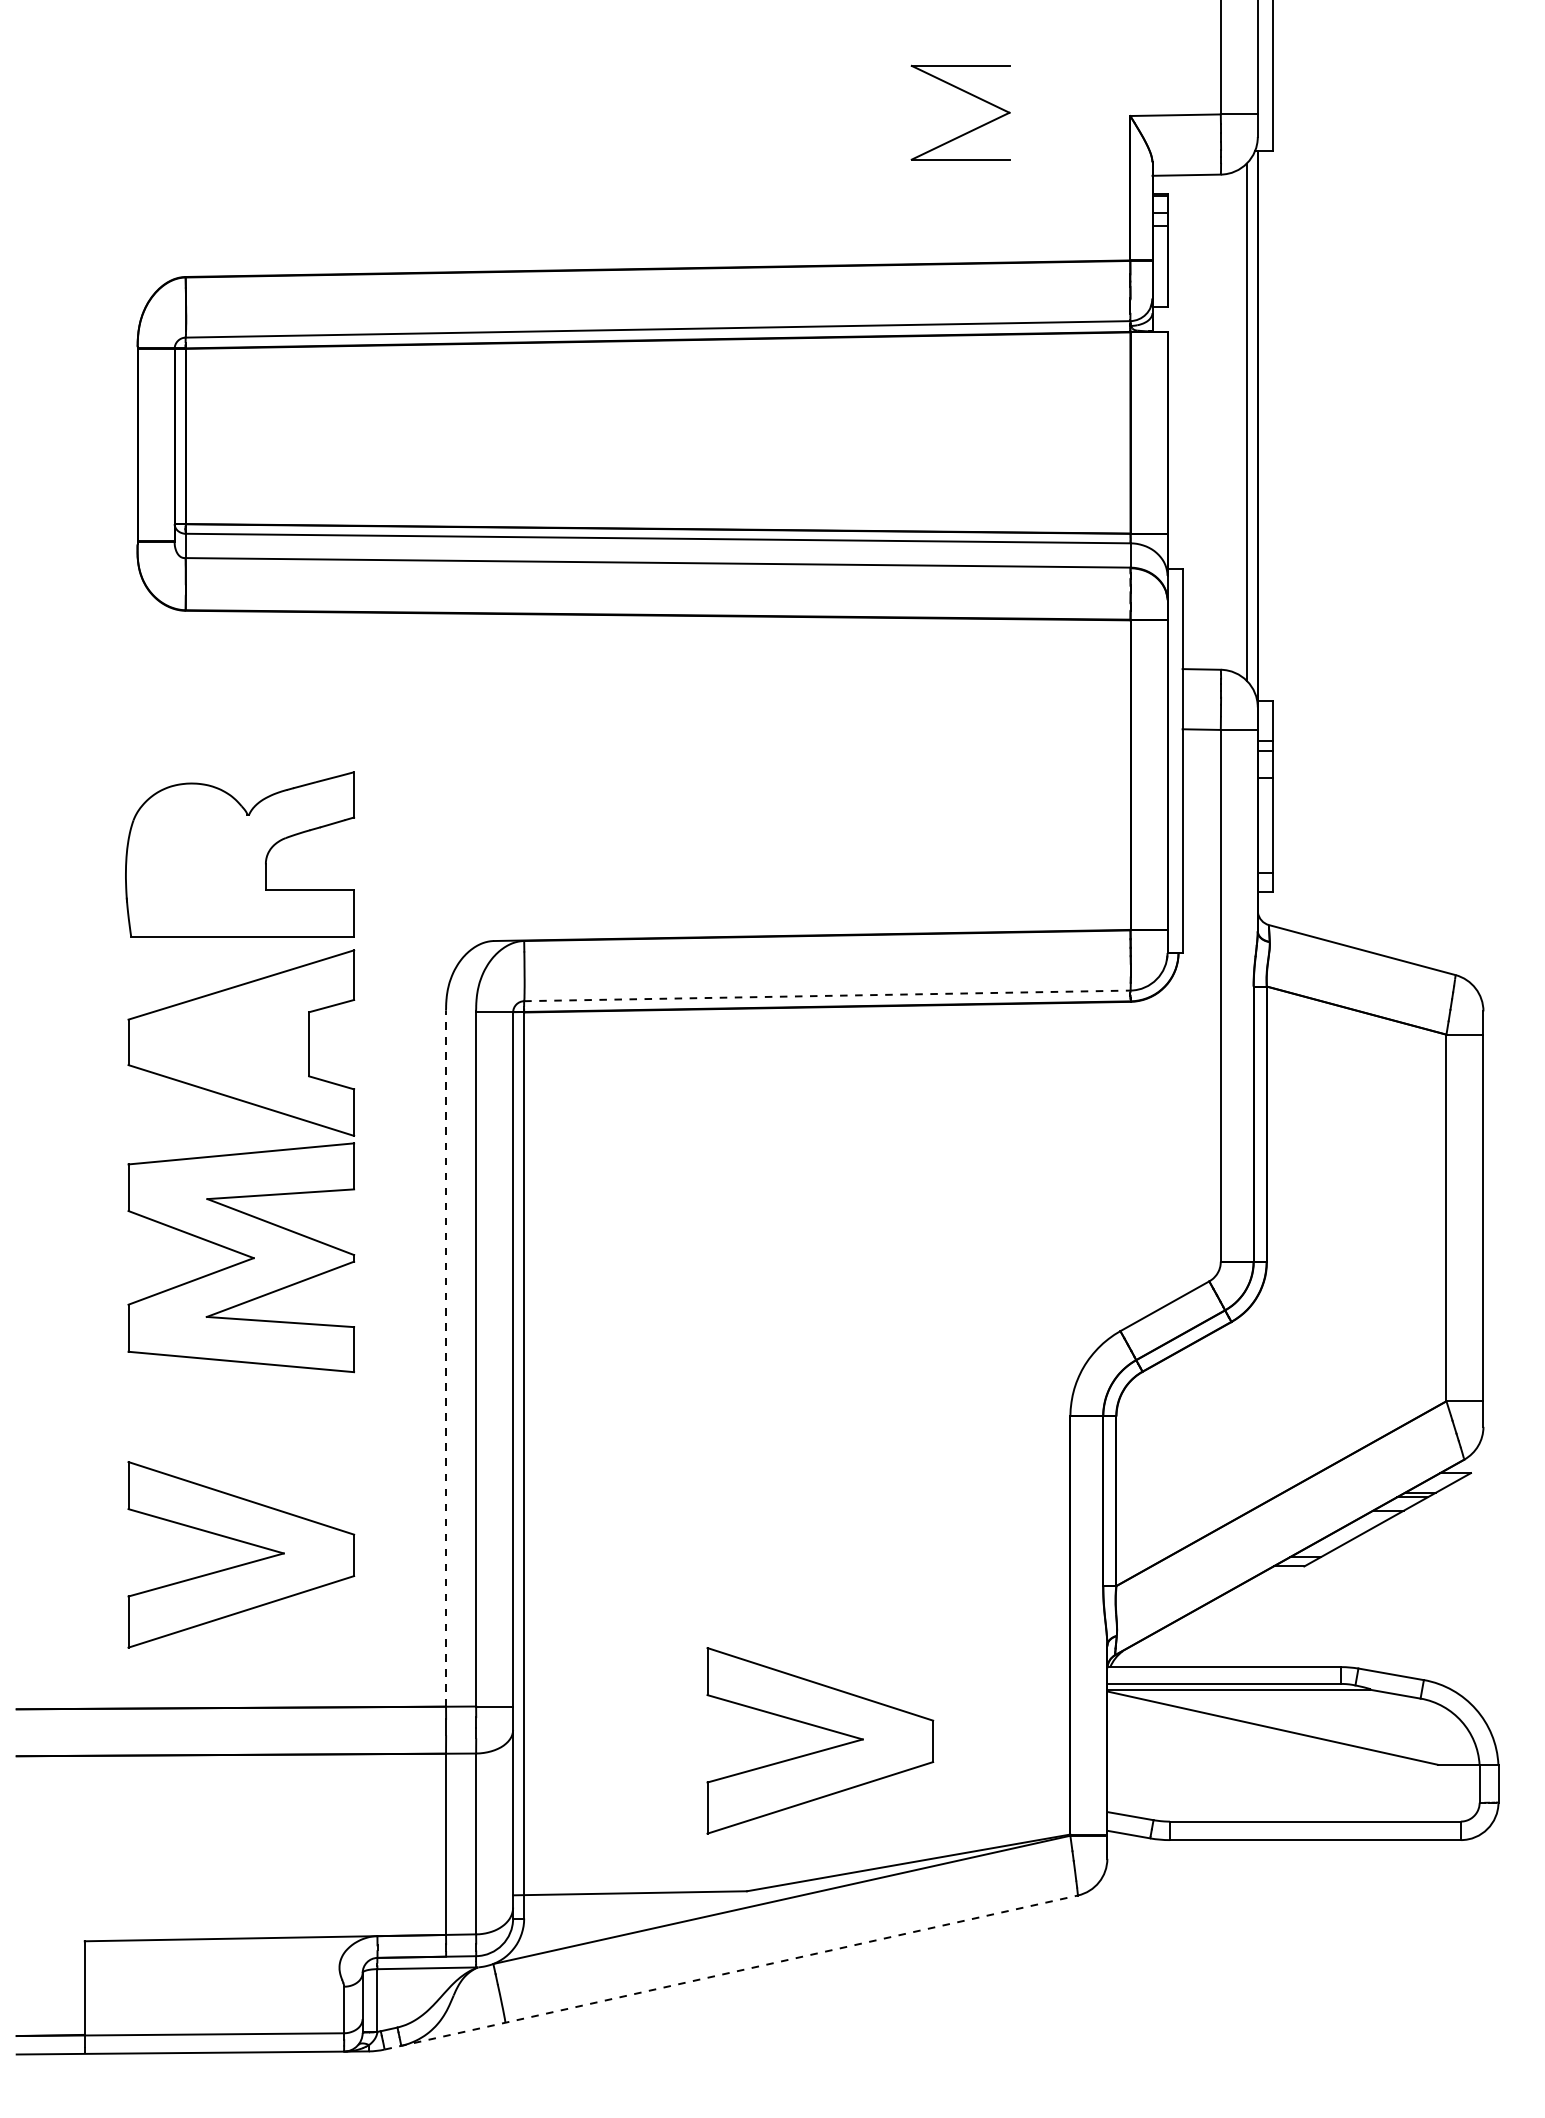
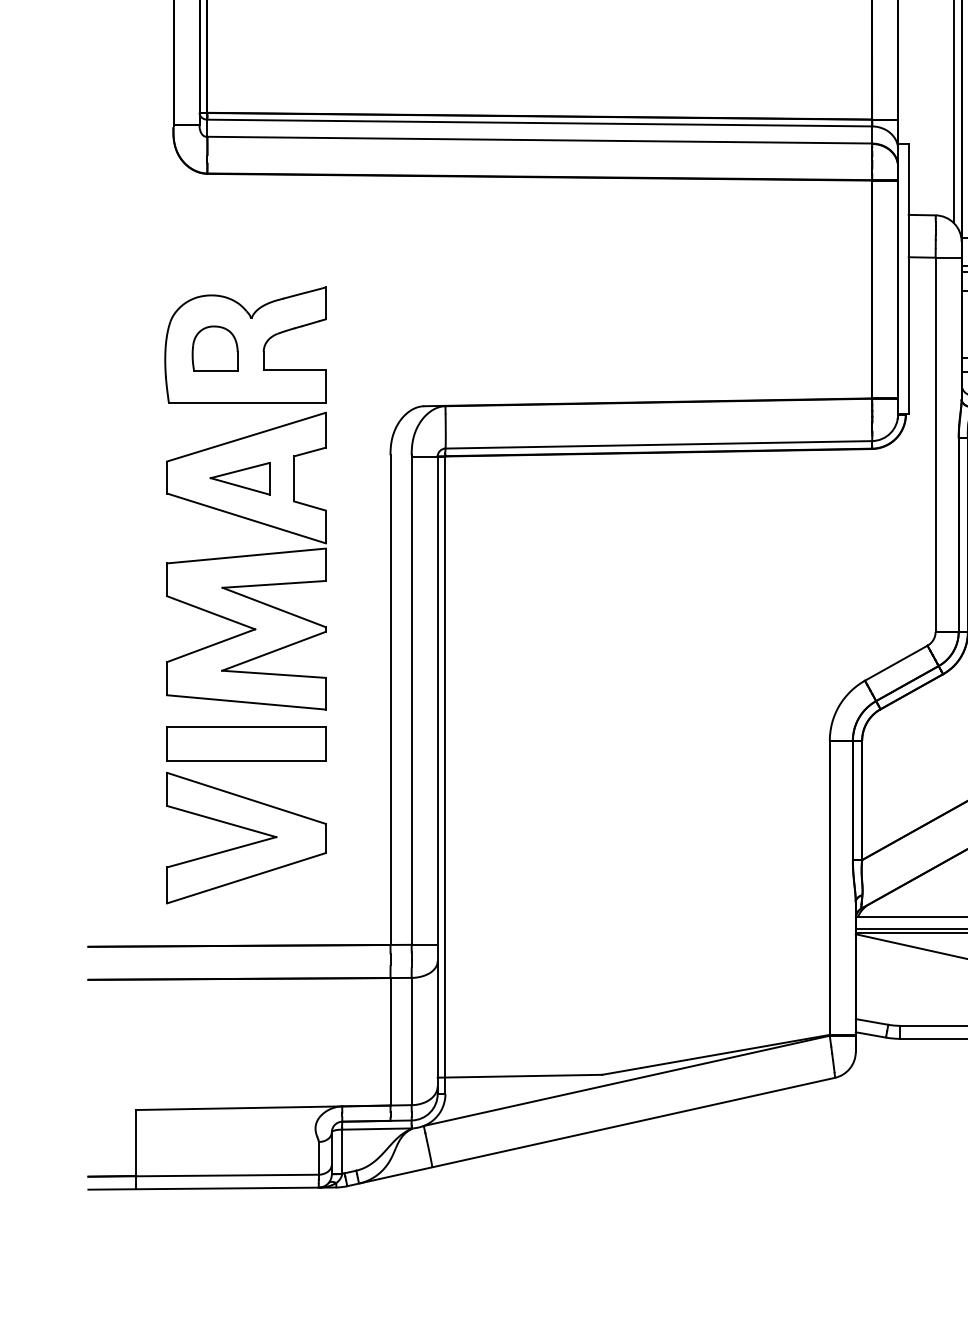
part: (196, 858) -> (214, 348), added
line: (827, 995) -> (658, 444), dashed -> solid
part: (232, 1043) -> (240, 478), added
line: (446, 1358) -> (390, 699), dashed -> solid
part: (241, 1421) -> (246, 744), added
part: (822, 1749) -> (655, 975), removed
line: (731, 1972) -> (591, 1131), dashed -> solid

